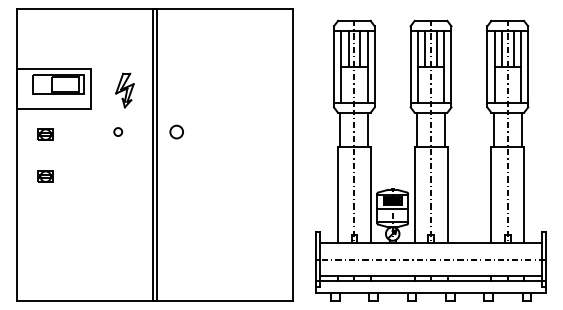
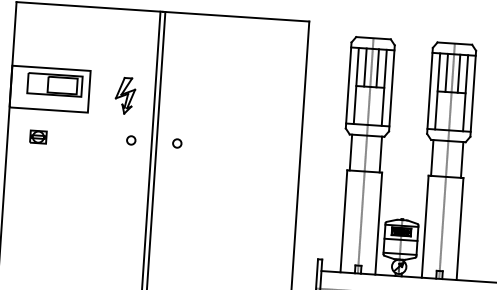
circle: (118, 131) -> (131, 139), moved
circle: (176, 131) -> (177, 142), size x0.62
part: (45, 176) -> (35, 181), removed

